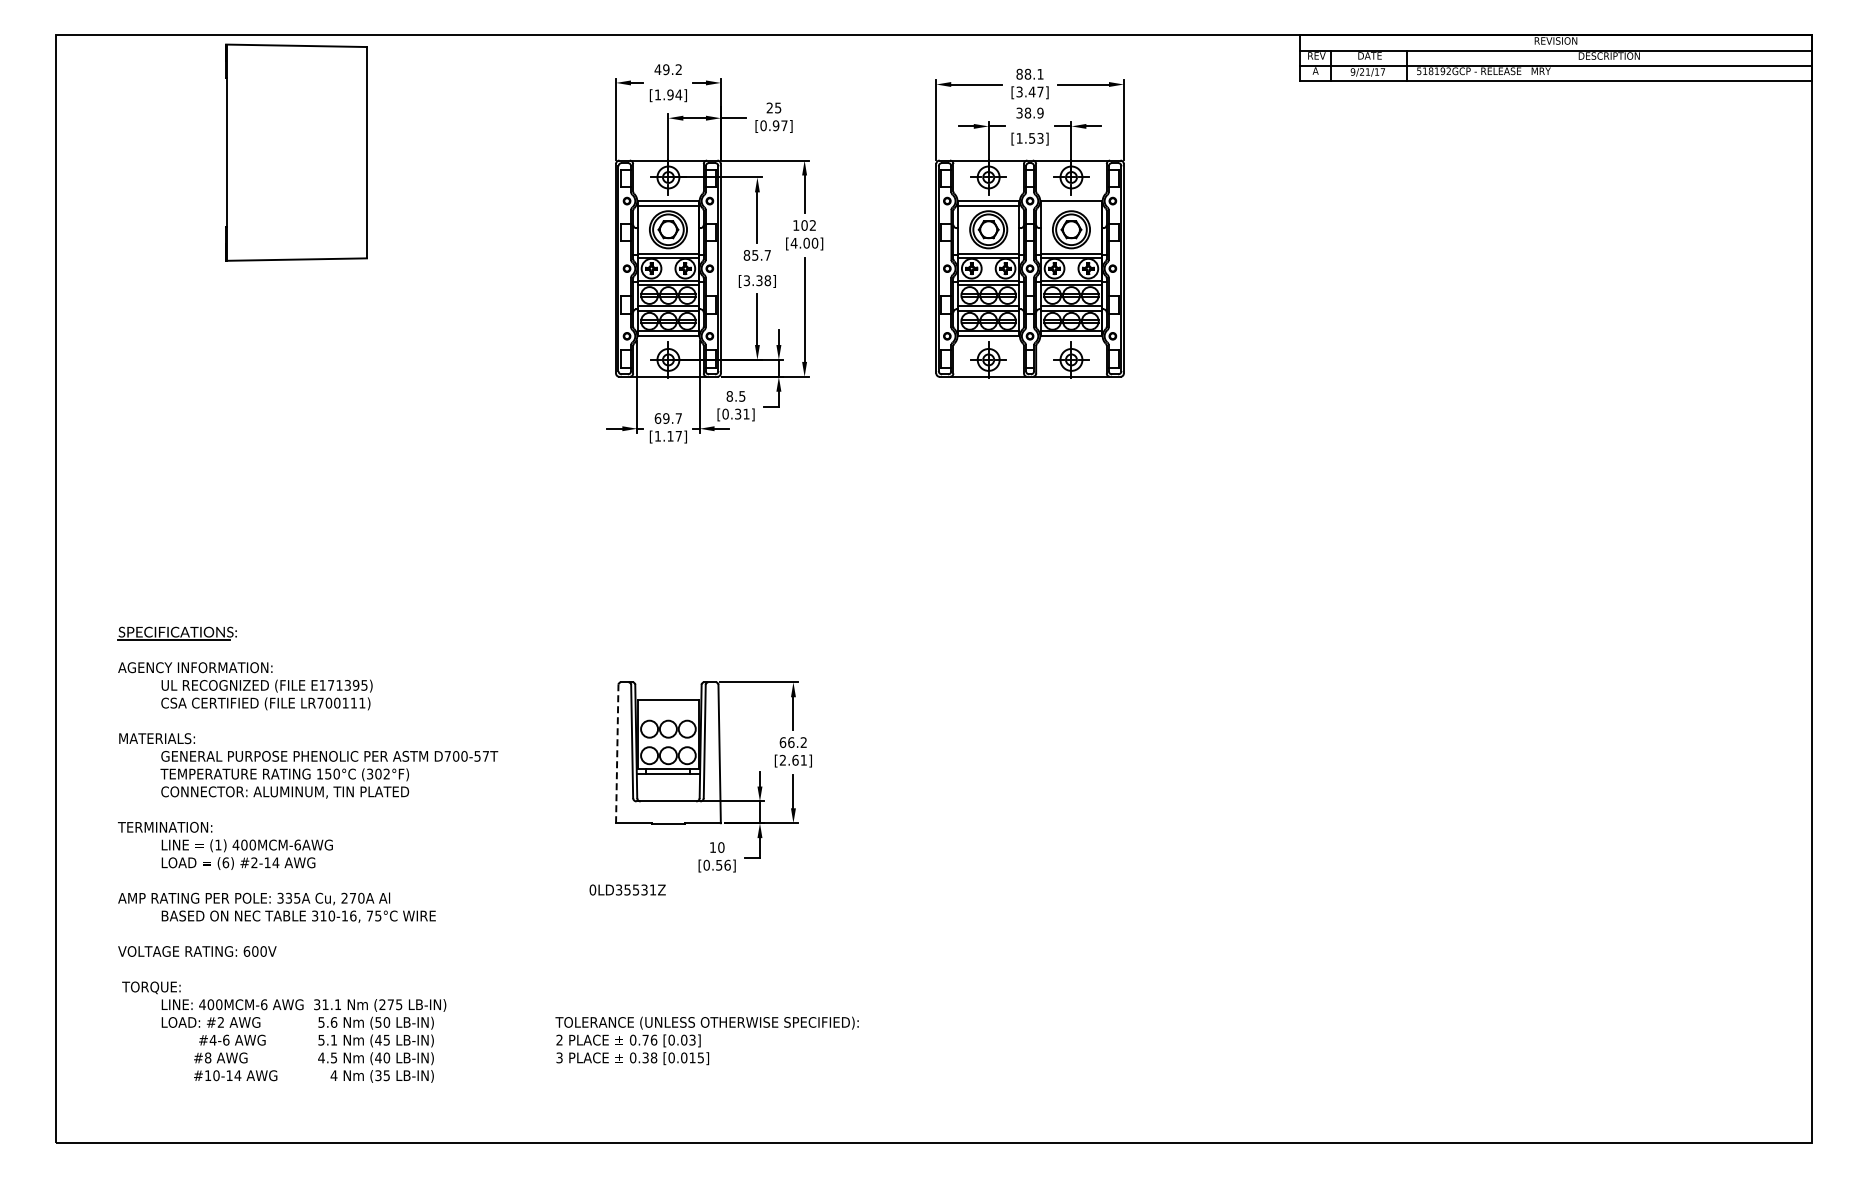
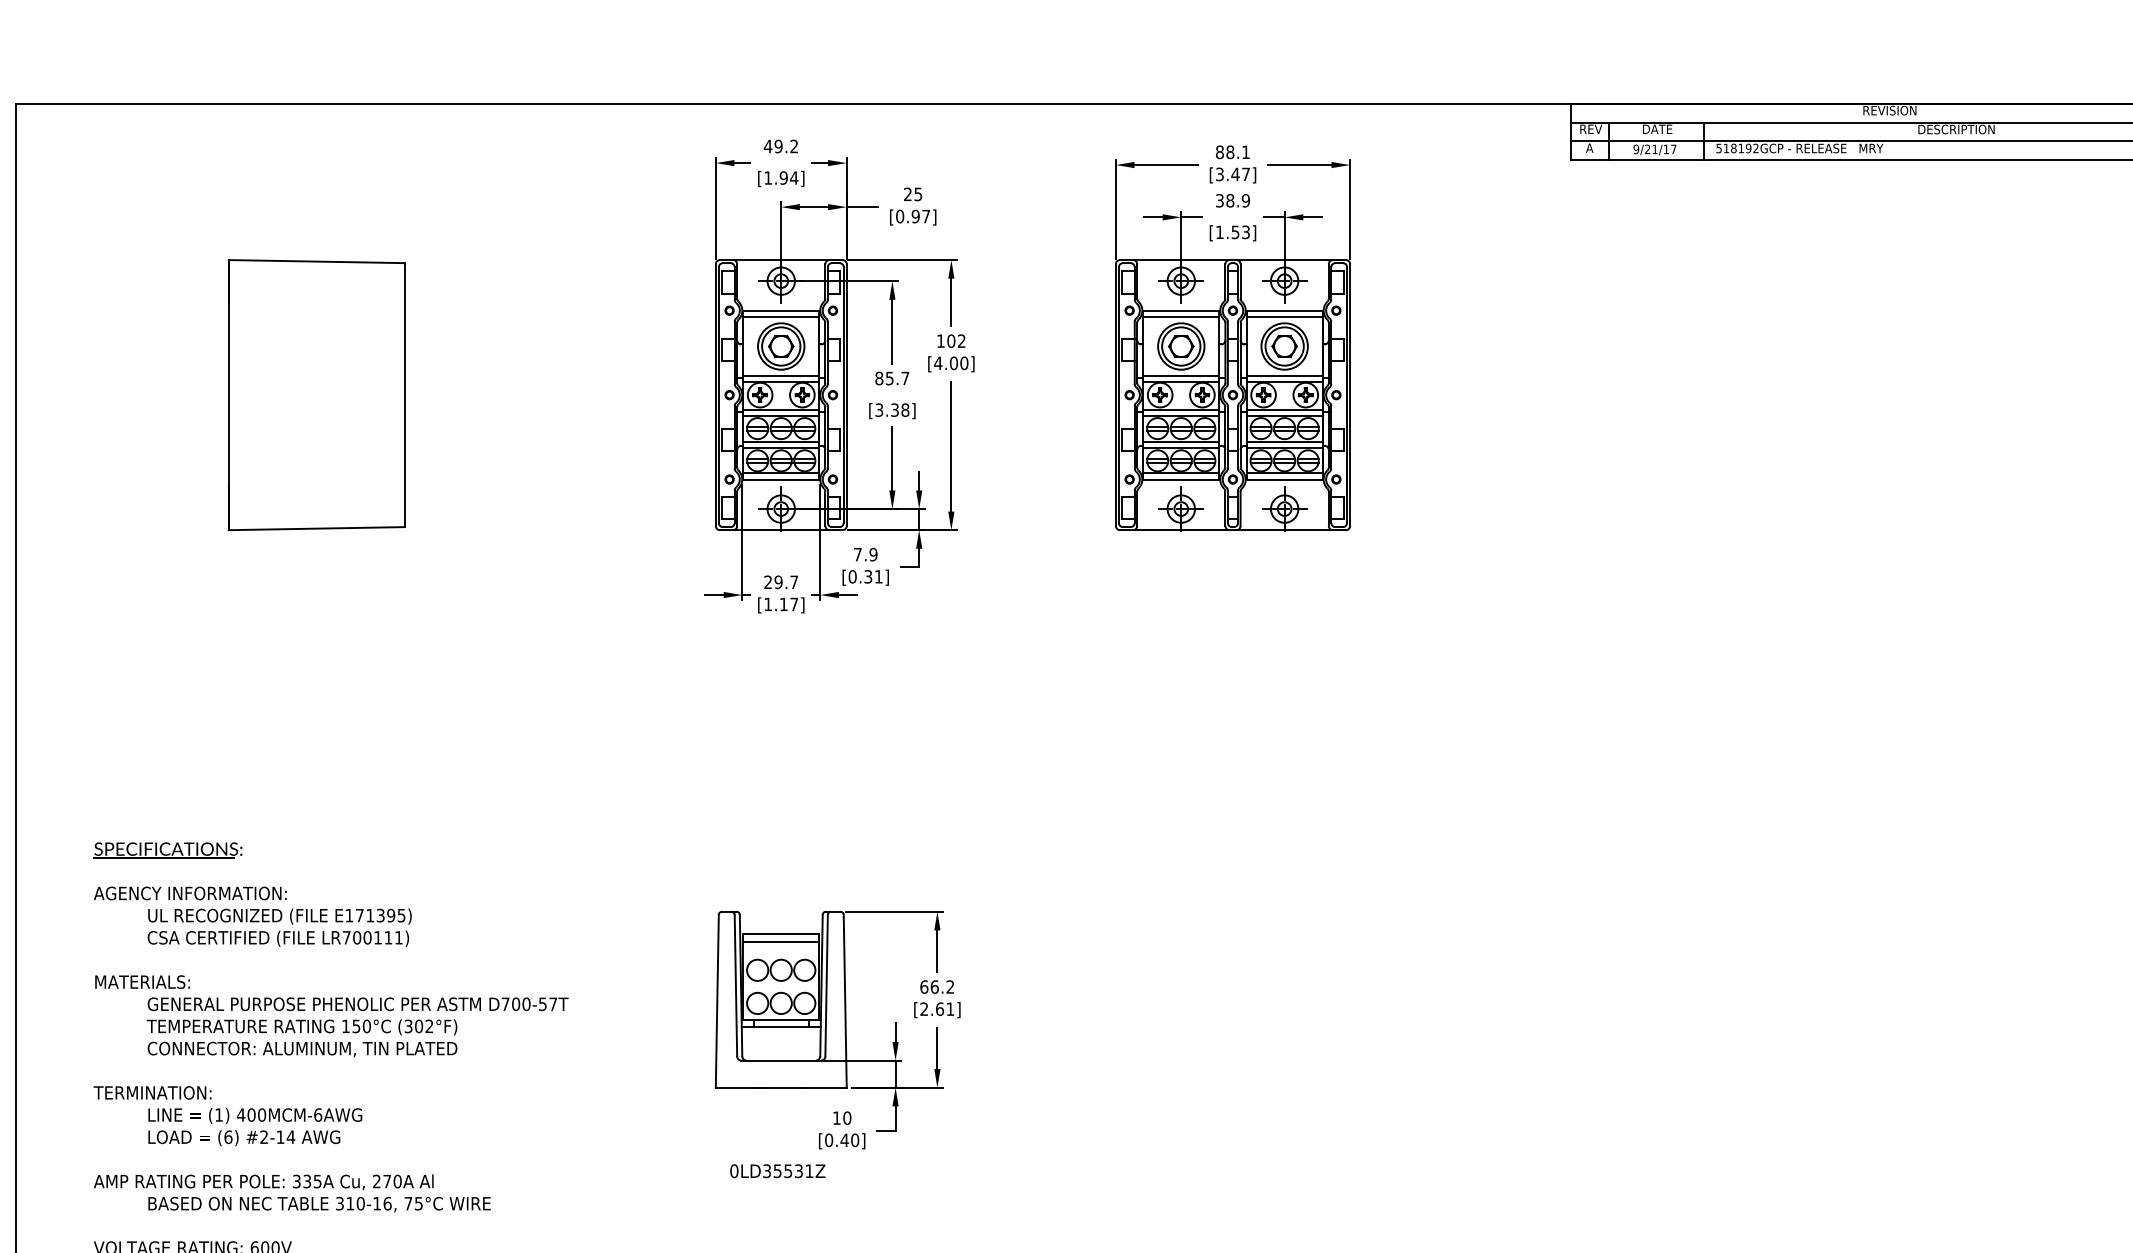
part: (296, 152) -> (316, 394), moved
line: (1071, 206) -> (1284, 317), added
text: (735, 396) -> (865, 554), 8.5 -> 7.9
text: (657, 418) -> (767, 582), 69.7 -> 29.7
line: (668, 706) -> (781, 941), added
line: (617, 753) -> (717, 1000), dashed -> solid
text: (722, 864) -> (848, 1139), [0.56] -> [0.40]
text: (627, 889) -> (777, 1170), moved

